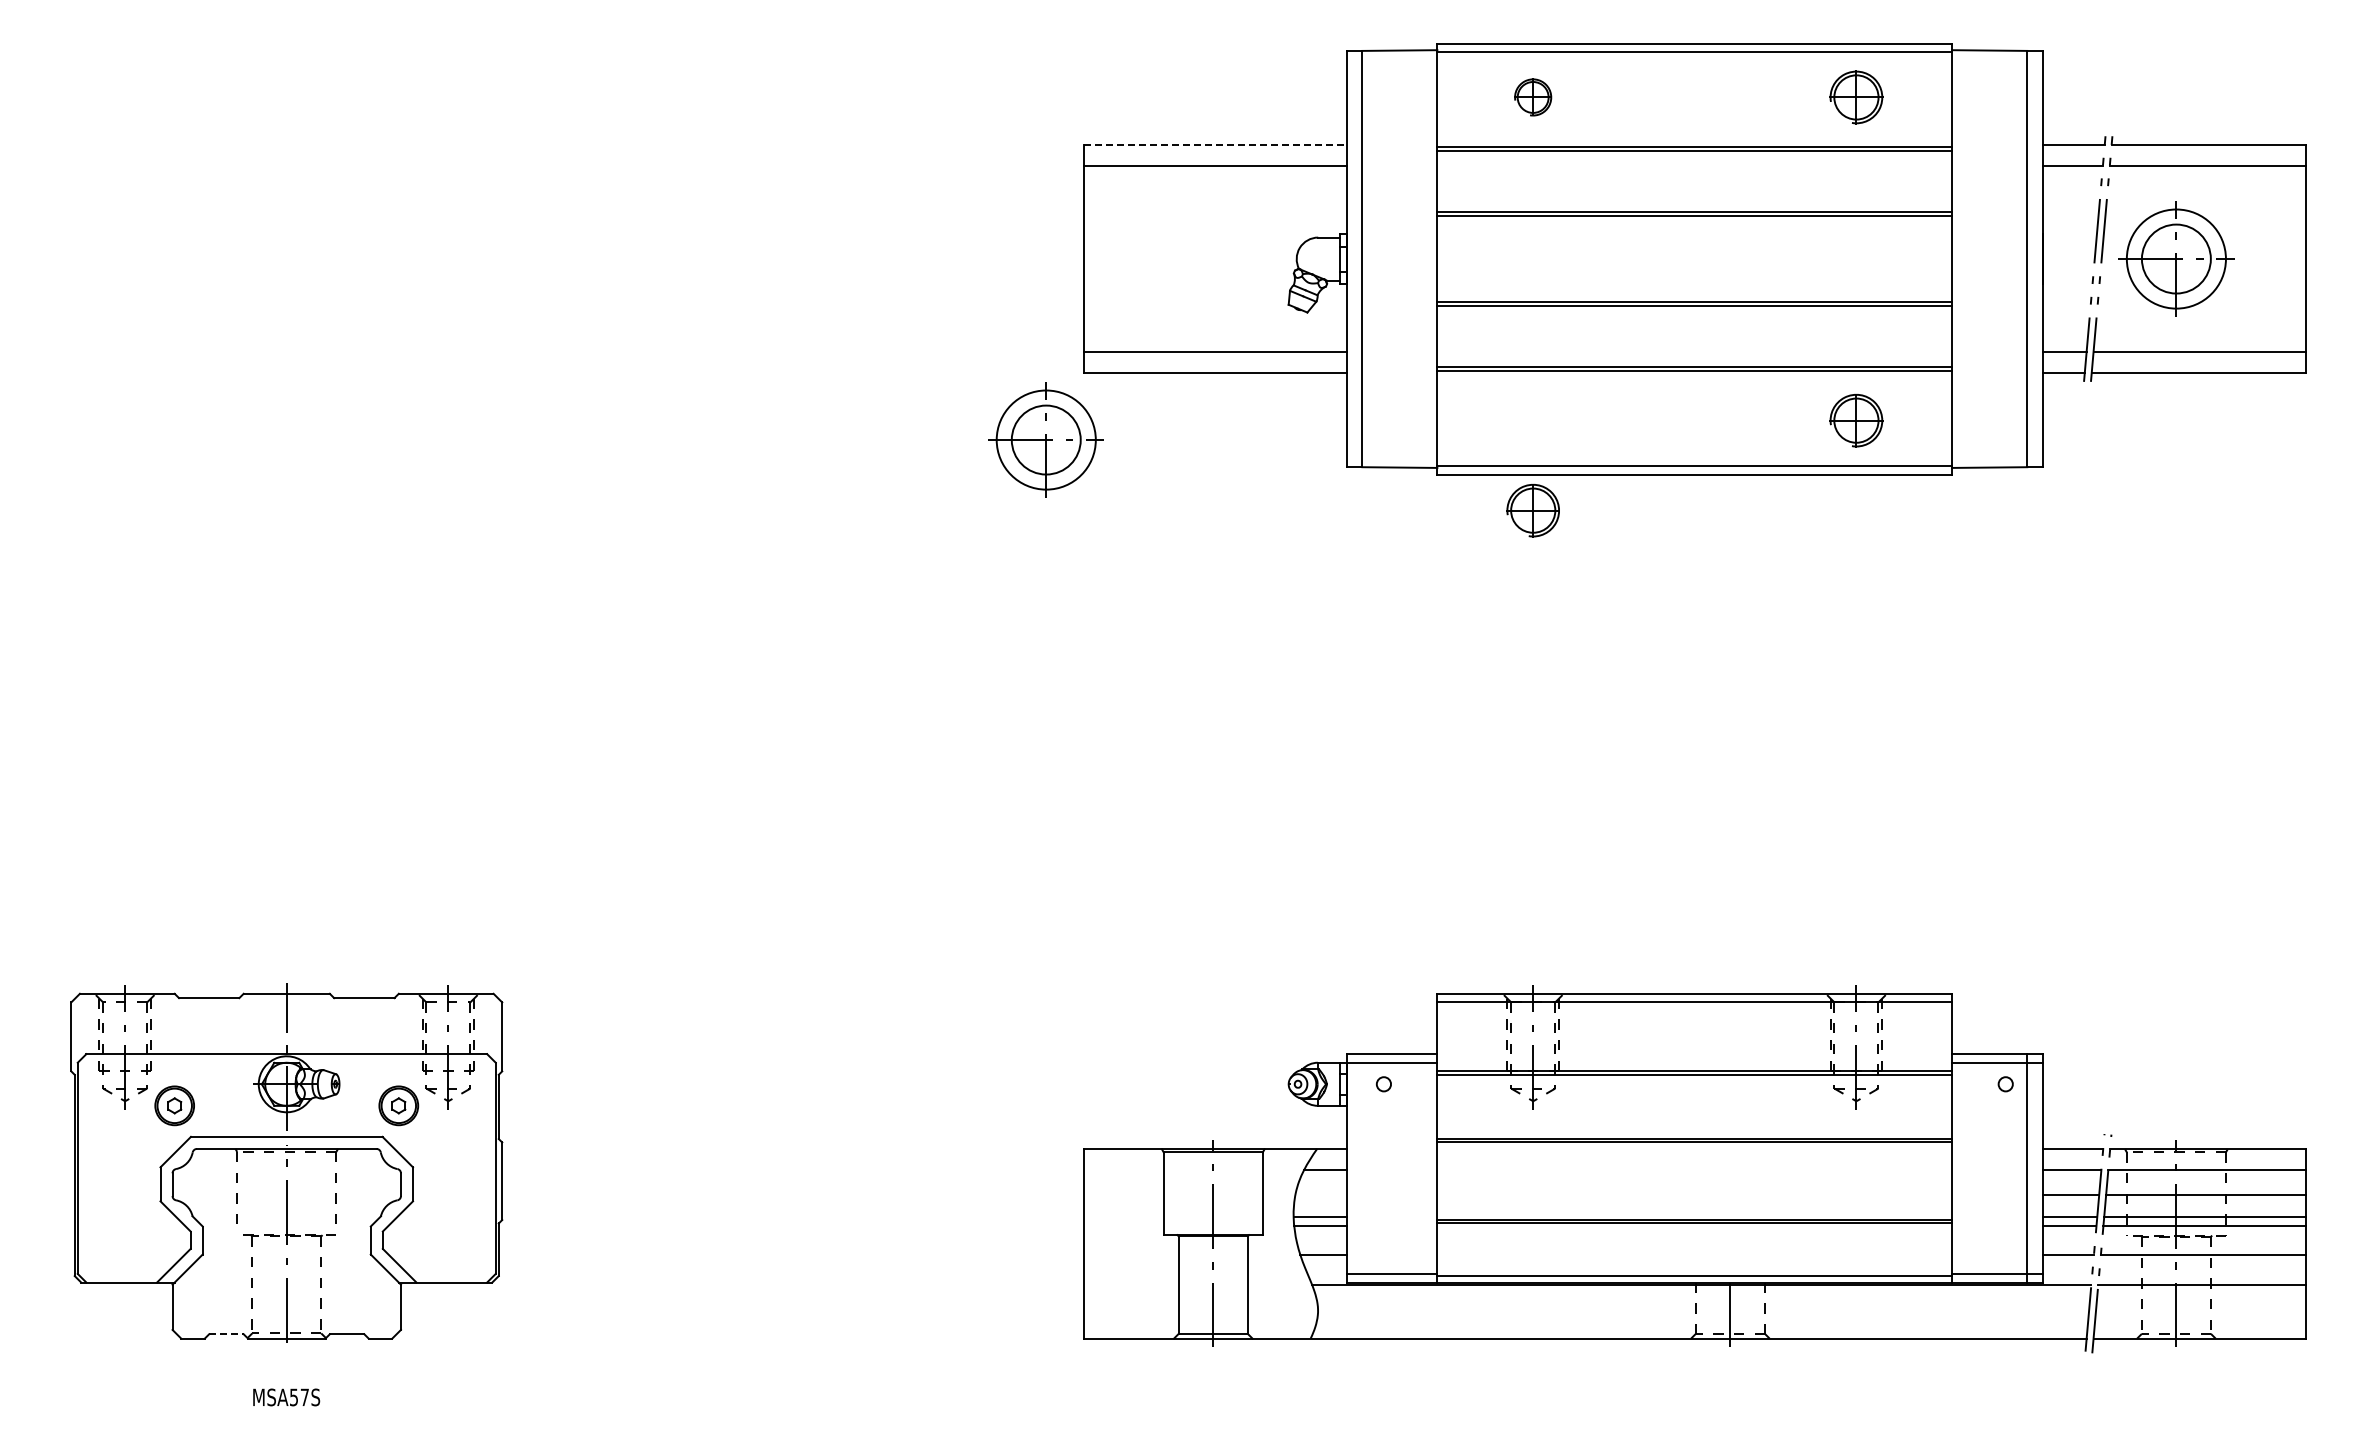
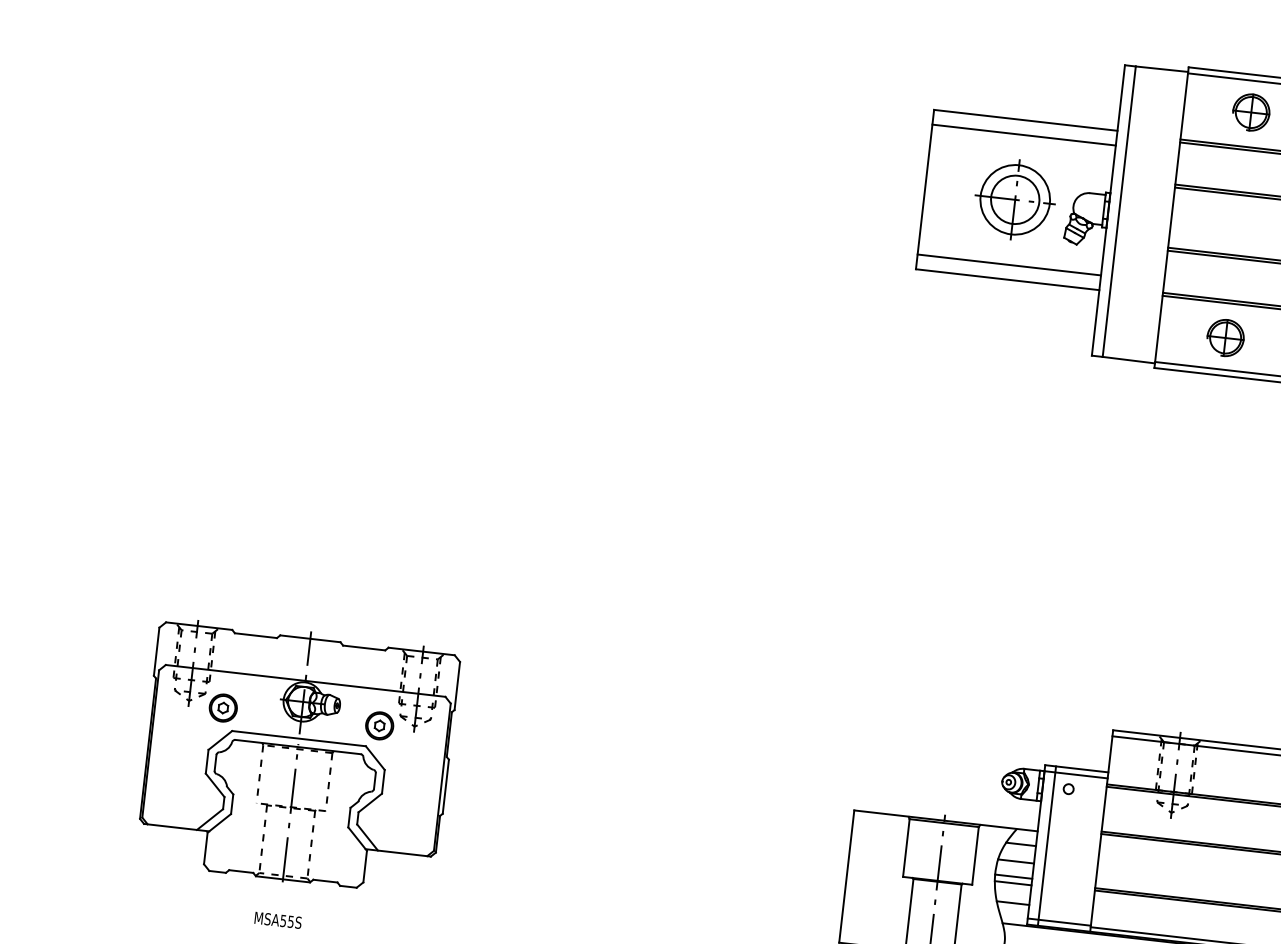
part: (1532, 97) -> (1250, 112), size x1.43
line: (1215, 144) -> (1025, 120), dashed -> solid
part: (1045, 439) -> (1014, 199), moved
part: (1532, 510) -> (1225, 337), moved
line: (1362, 1168) -> (1047, 846), added
line: (1320, 1195) -> (1015, 861), added
line: (226, 1334) -> (241, 871), dashed -> solid
text: (304, 1397) -> (290, 921), MSA57S -> MSA55S

